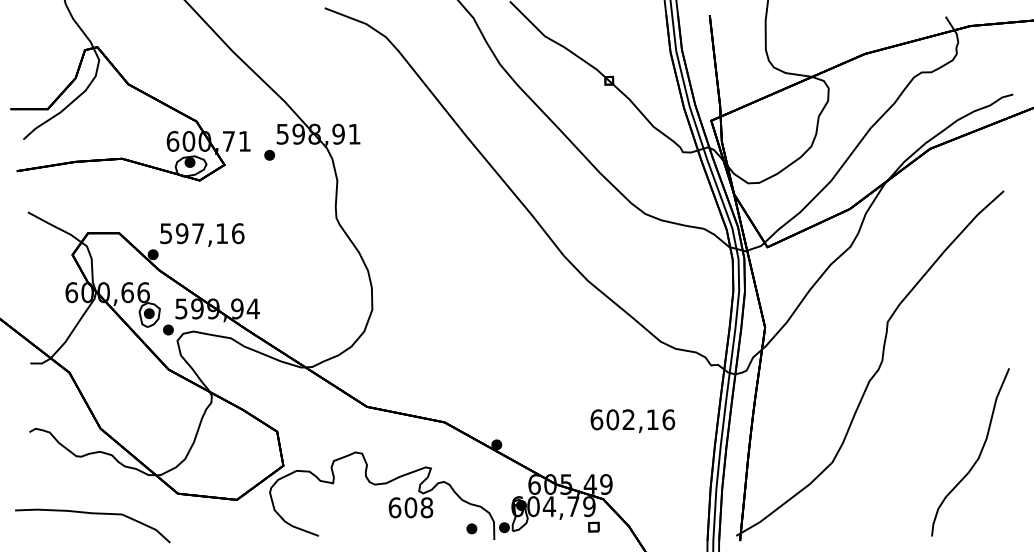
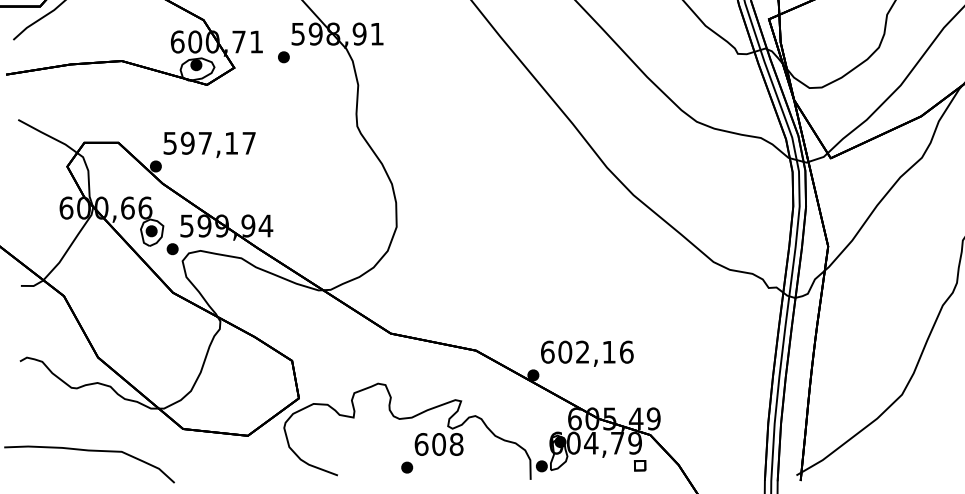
text: (238, 233) -> (249, 143), 597,16 -> 597,17
text: (632, 421) -> (586, 354), moved
part: (471, 528) -> (406, 467), moved

